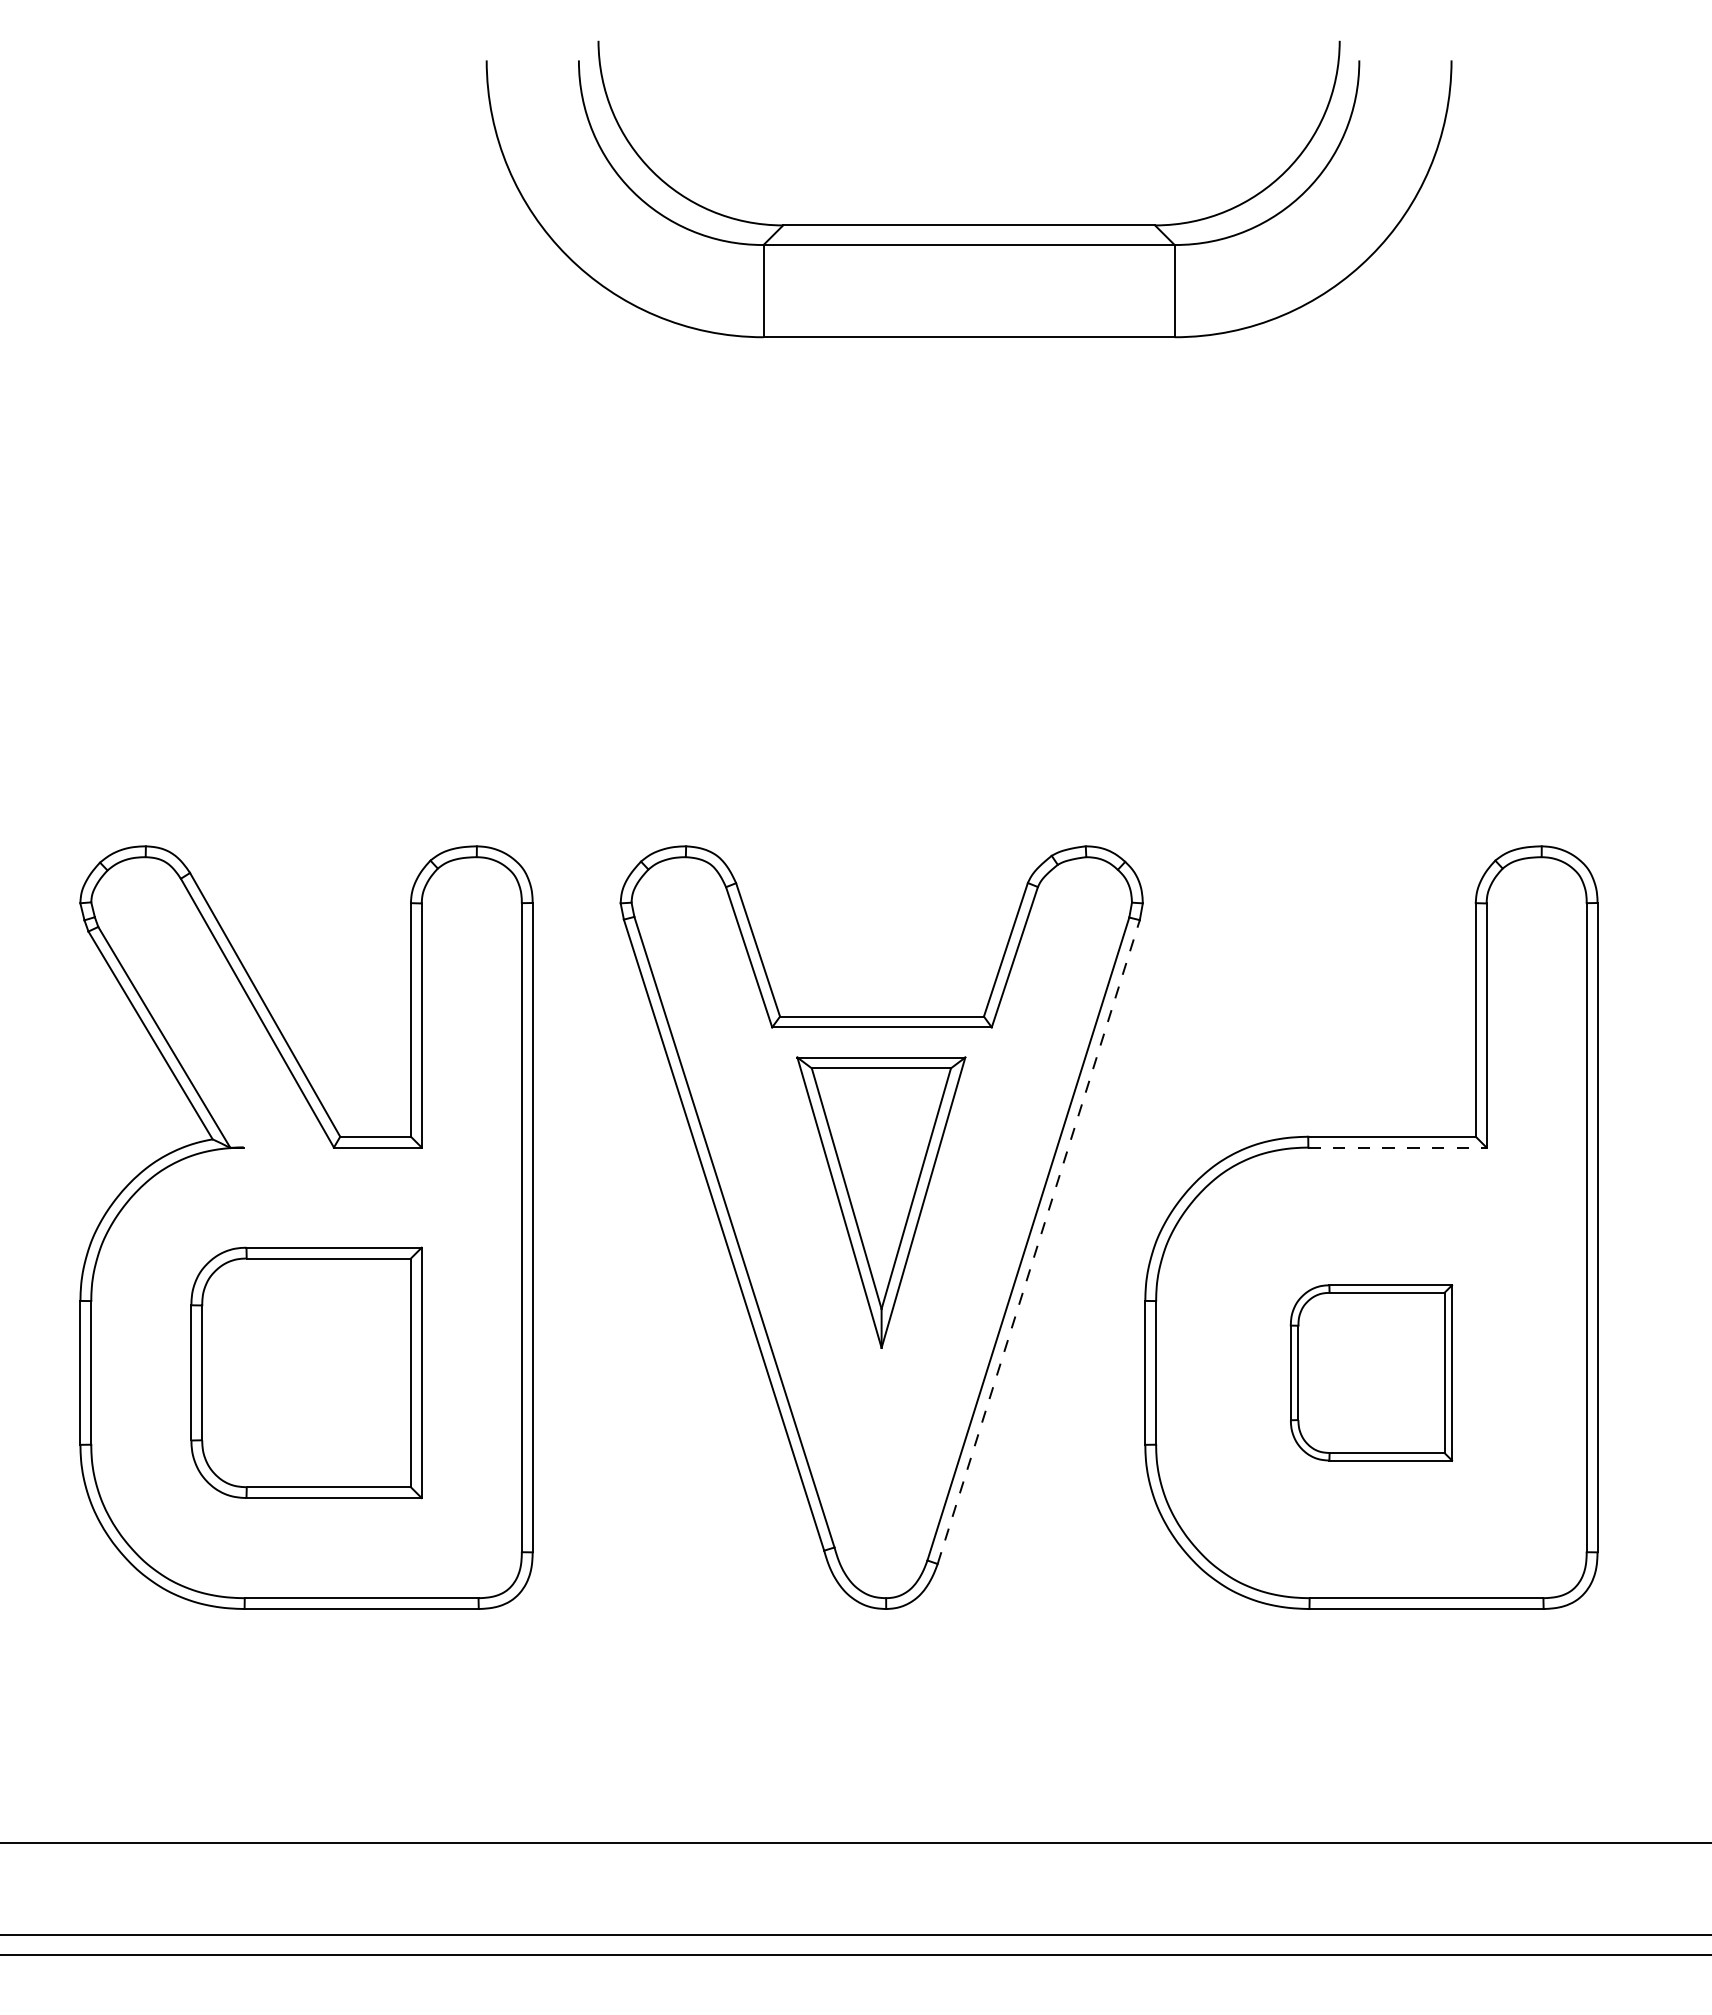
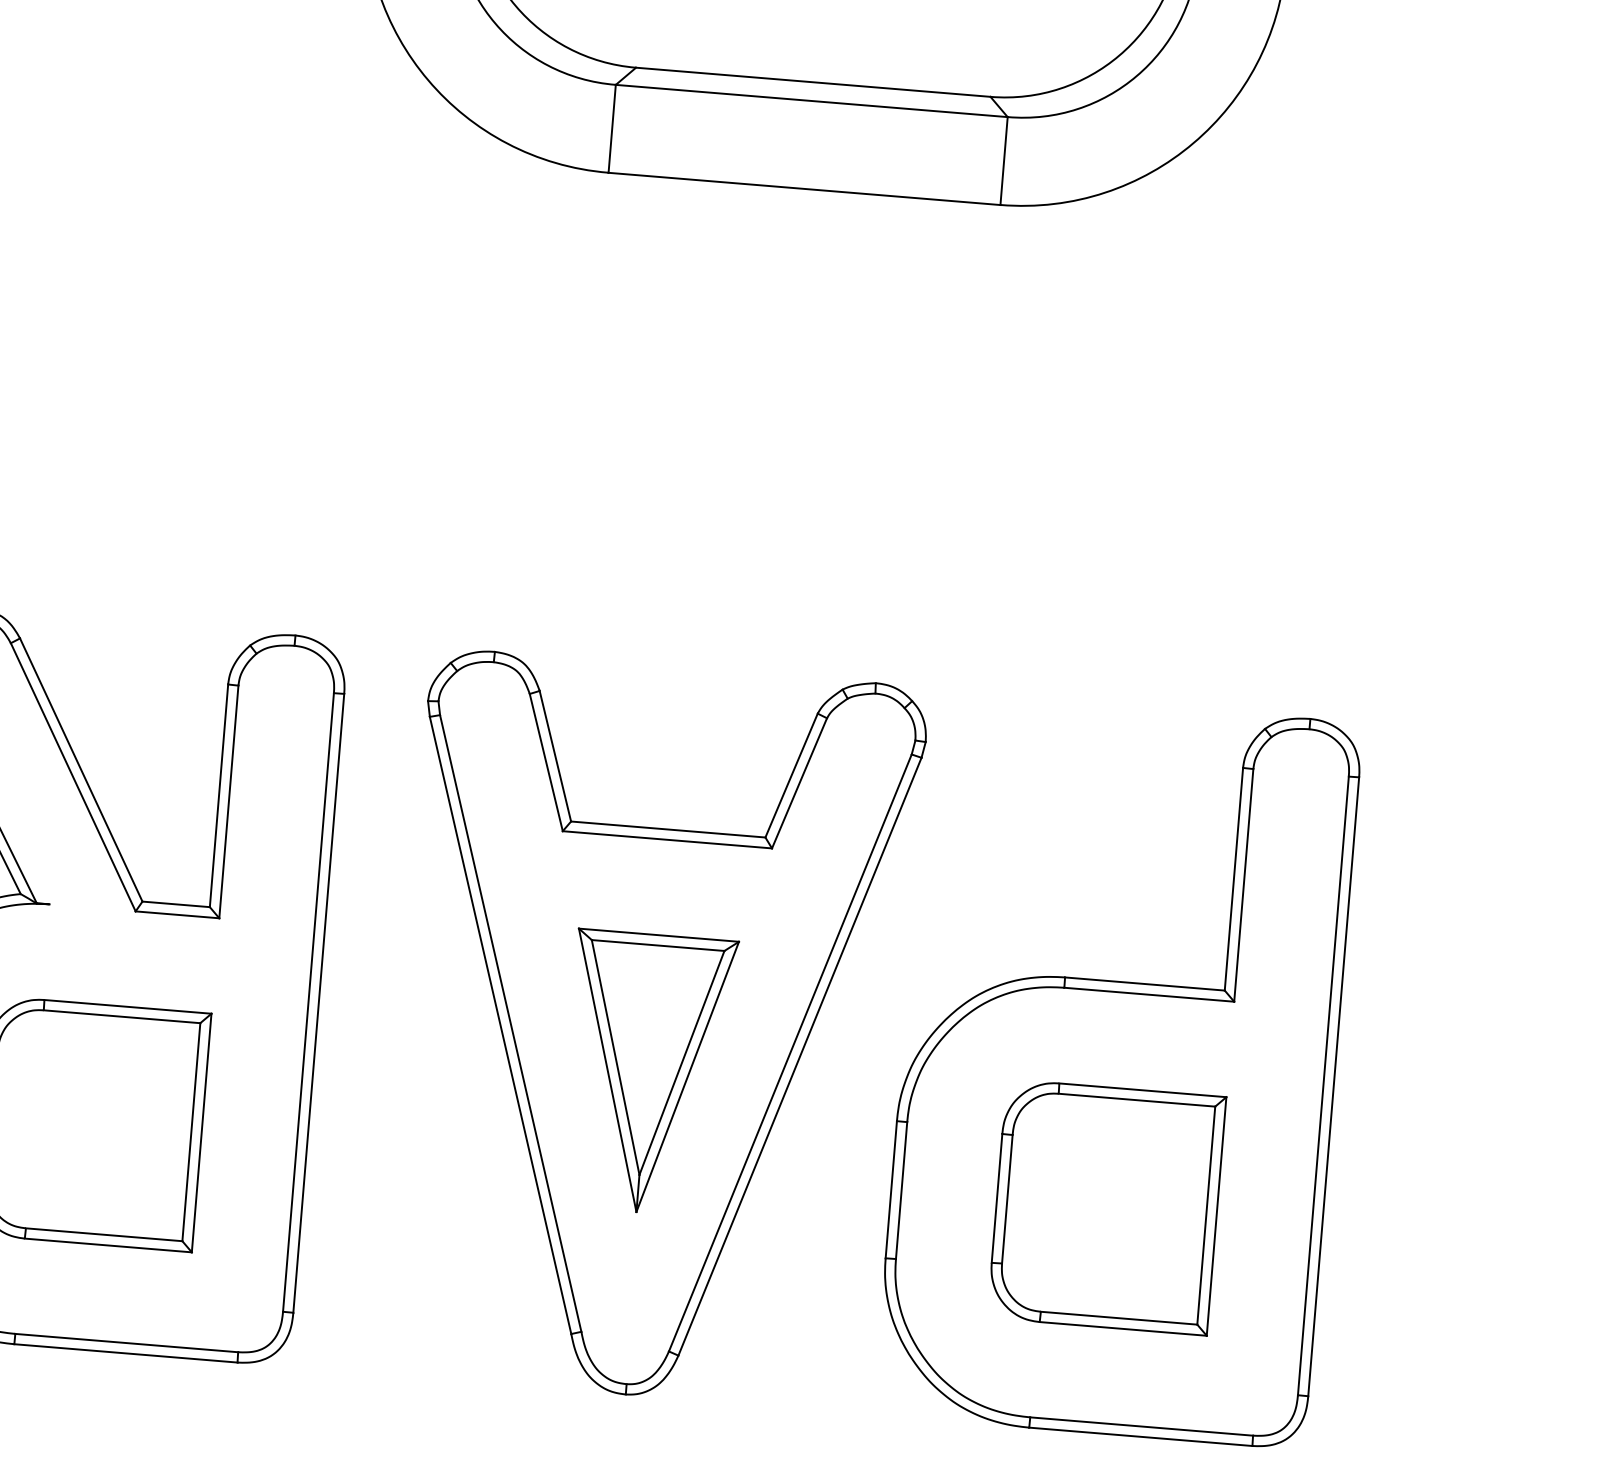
line: (1397, 1147) -> (1149, 994), dashed -> solid
part: (881, 1202) -> (647, 1073), moved
line: (1038, 1241) -> (799, 1056), dashed -> solid
part: (1371, 1372) -> (1106, 1207), size x1.43

